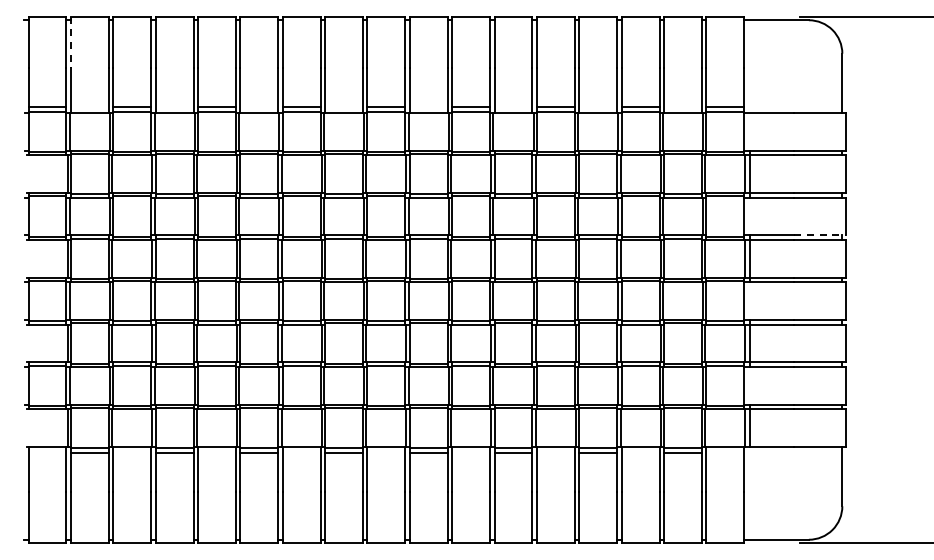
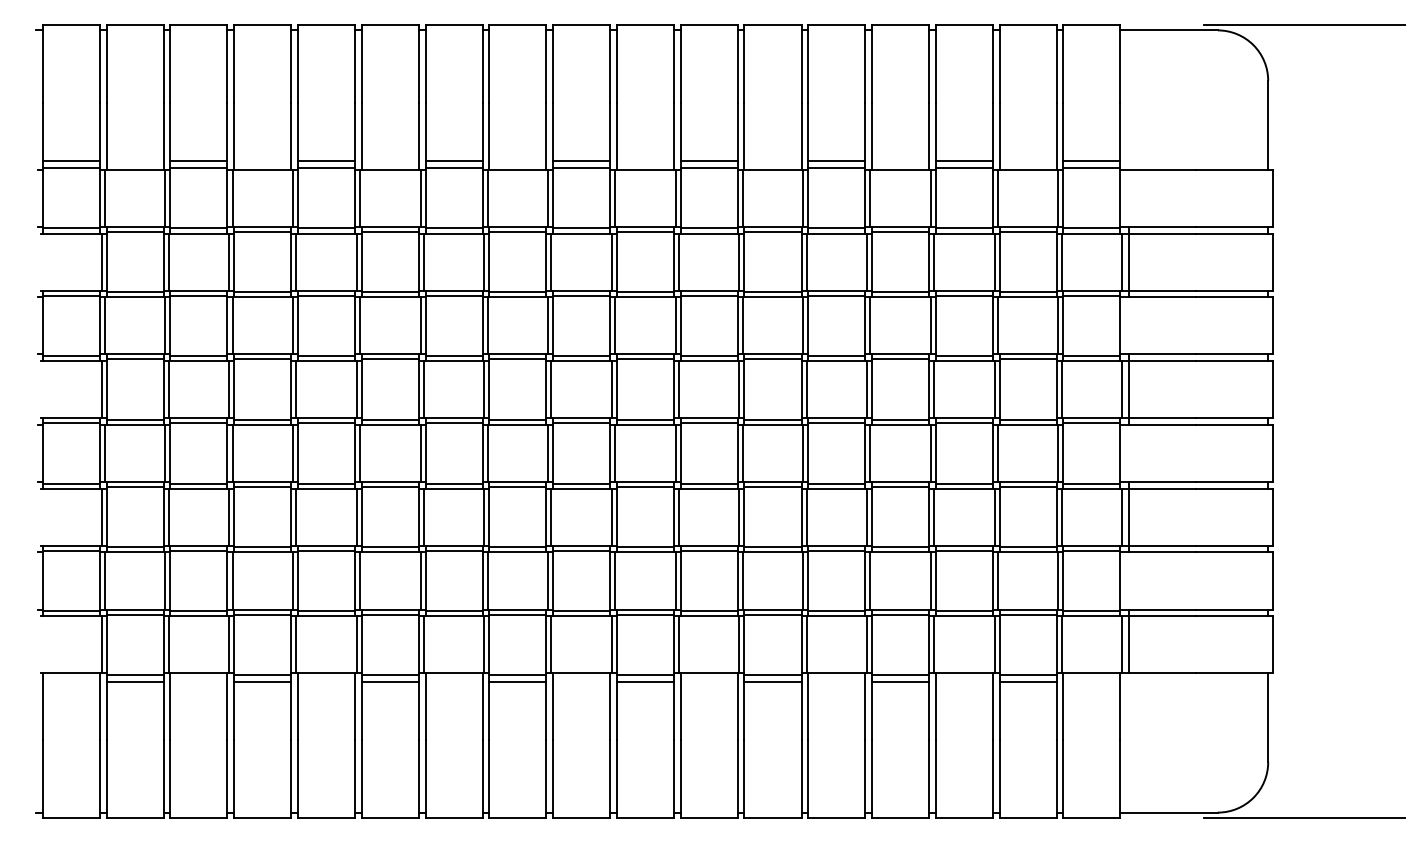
line: (70, 42) -> (105, 63), dashed -> solid
line: (820, 235) -> (1235, 354), dashed -> solid

